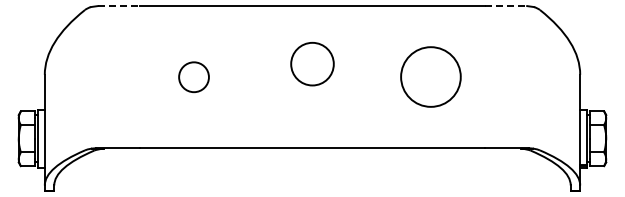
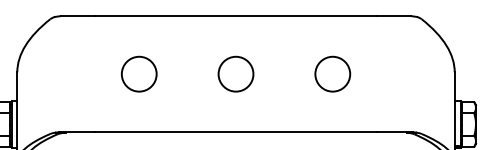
line: (119, 6) -> (78, 16), dashed -> solid
line: (506, 6) -> (394, 16), dashed -> solid
circle: (312, 64) -> (236, 74), moved
circle: (193, 77) -> (138, 74), size x1.43
circle: (430, 77) -> (332, 74), size x0.71

